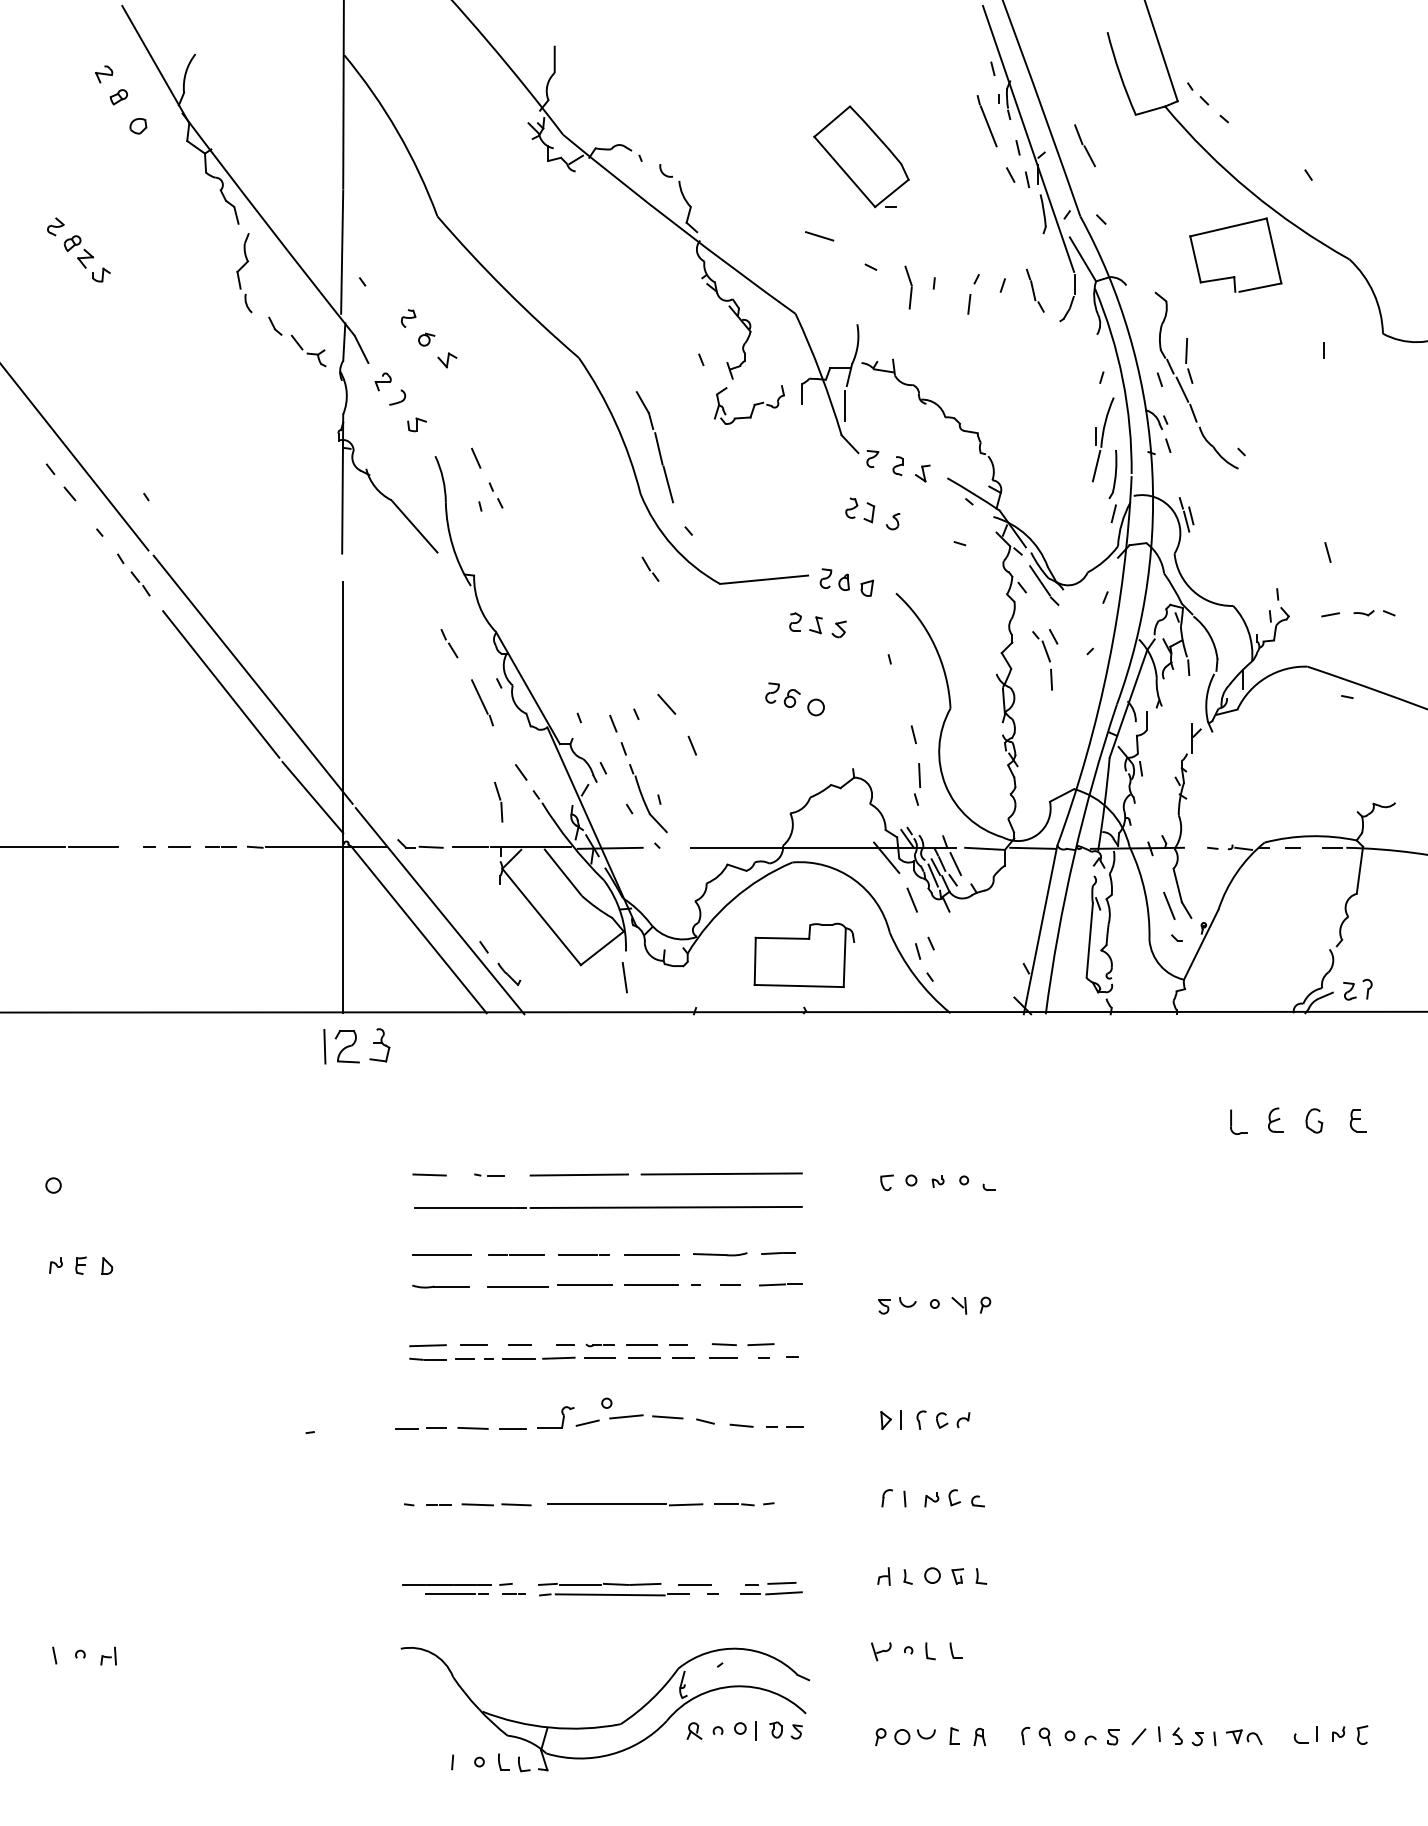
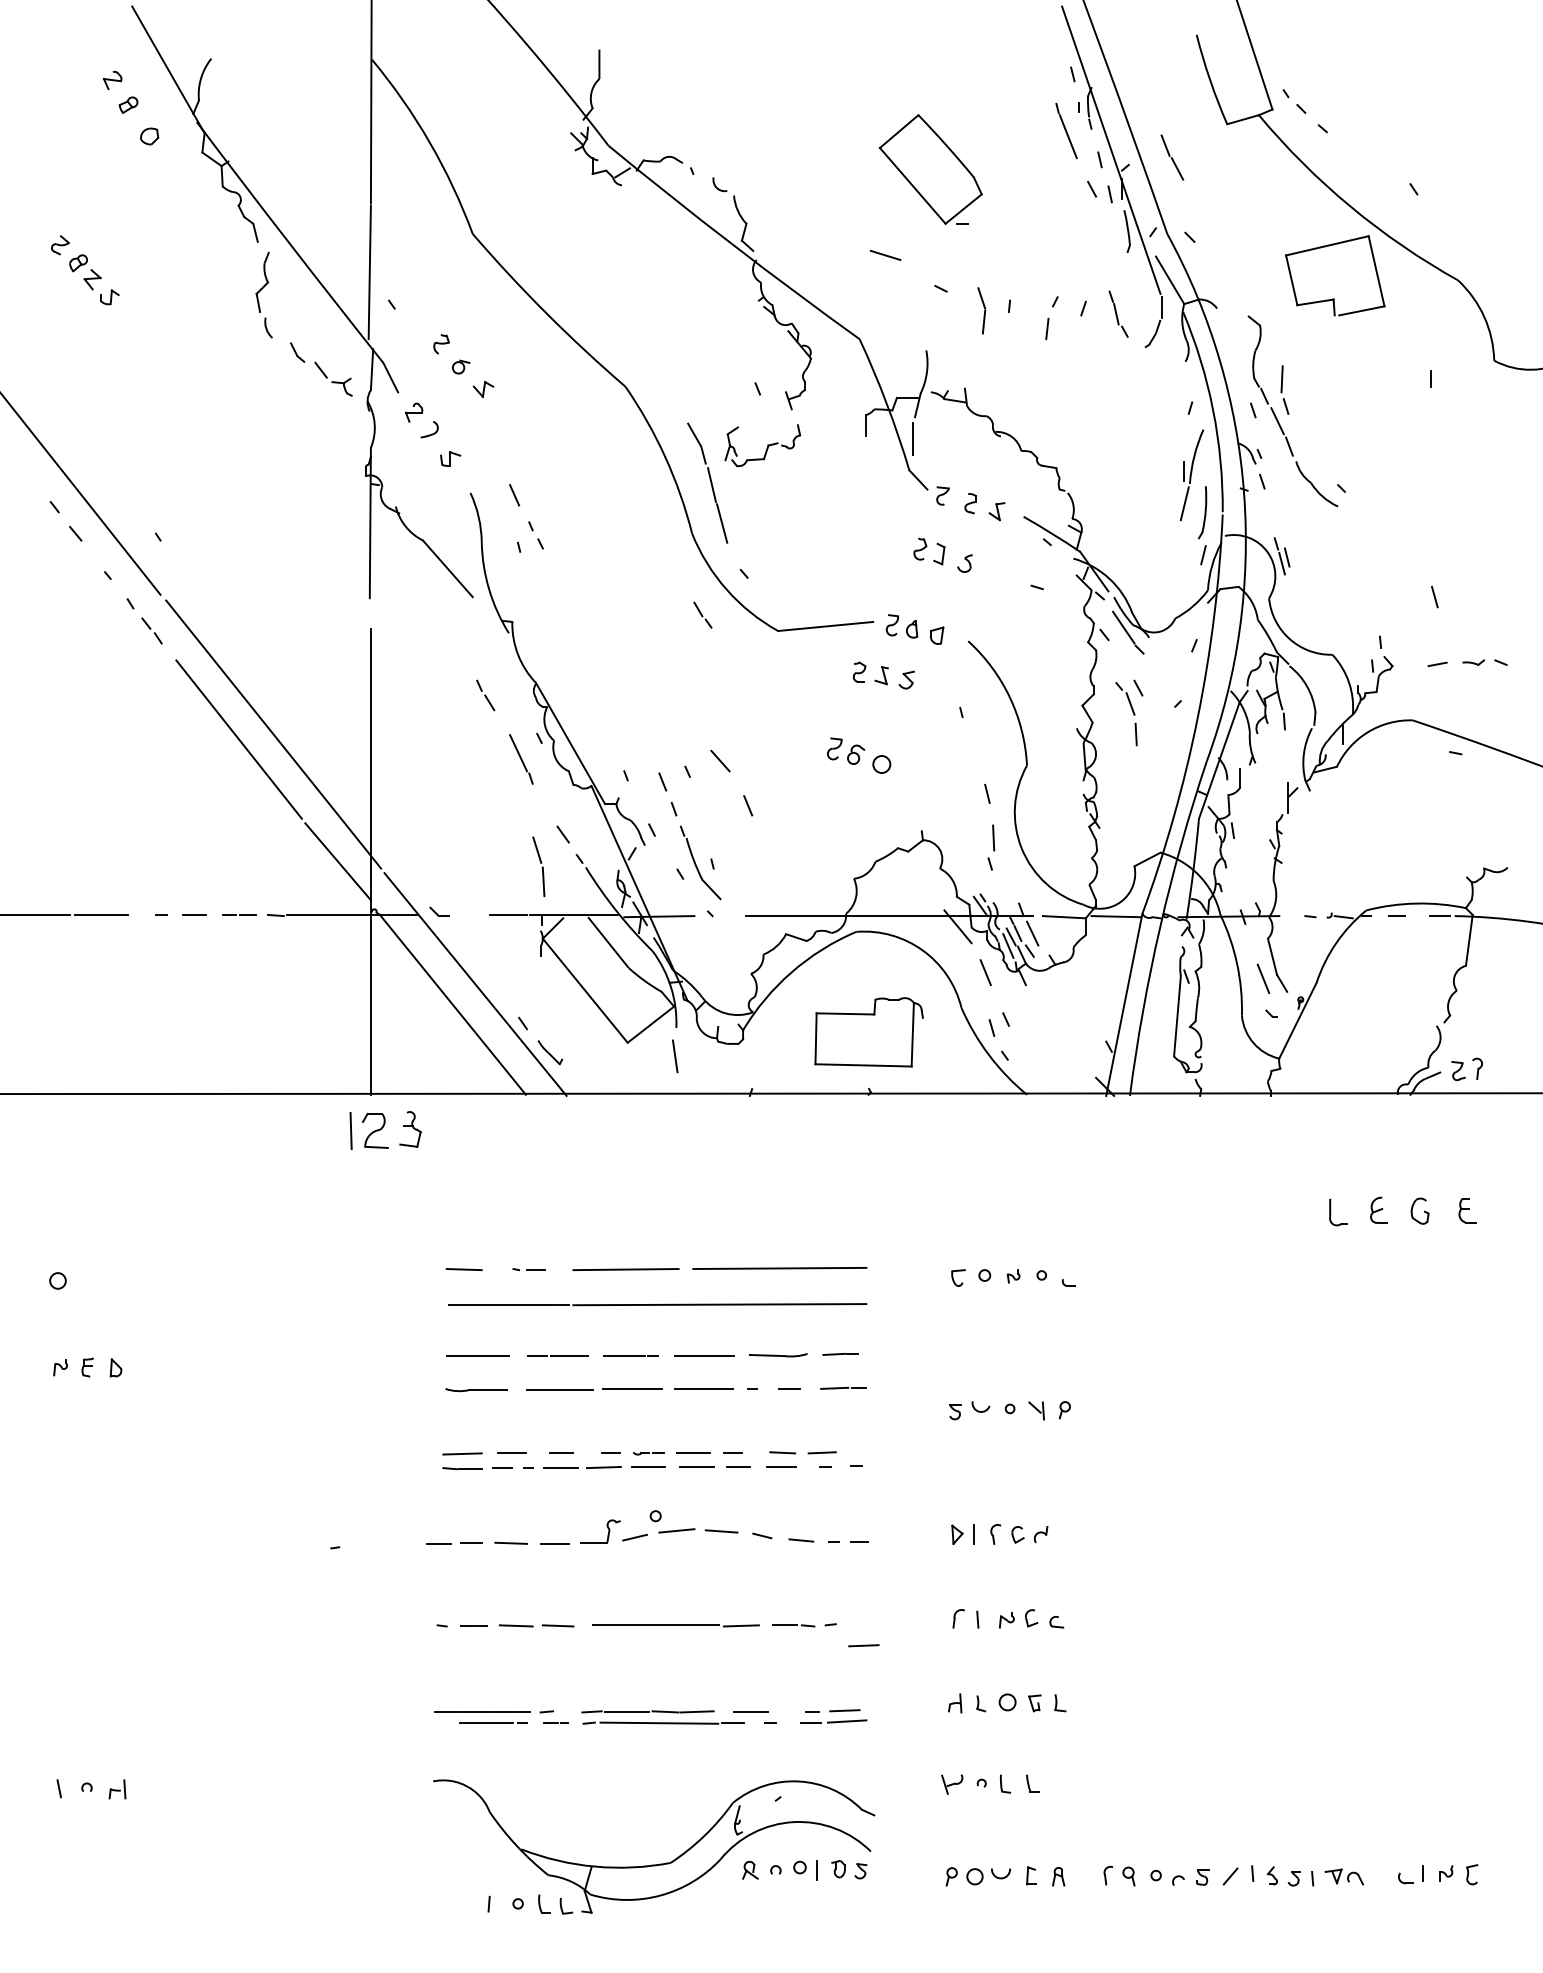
part: (749, 404) -> (762, 445), moved
part: (498, 801) -> (538, 866), size x1.4
line: (430, 847) -> (465, 915), removed
line: (799, 1522) -> (863, 1645), added

